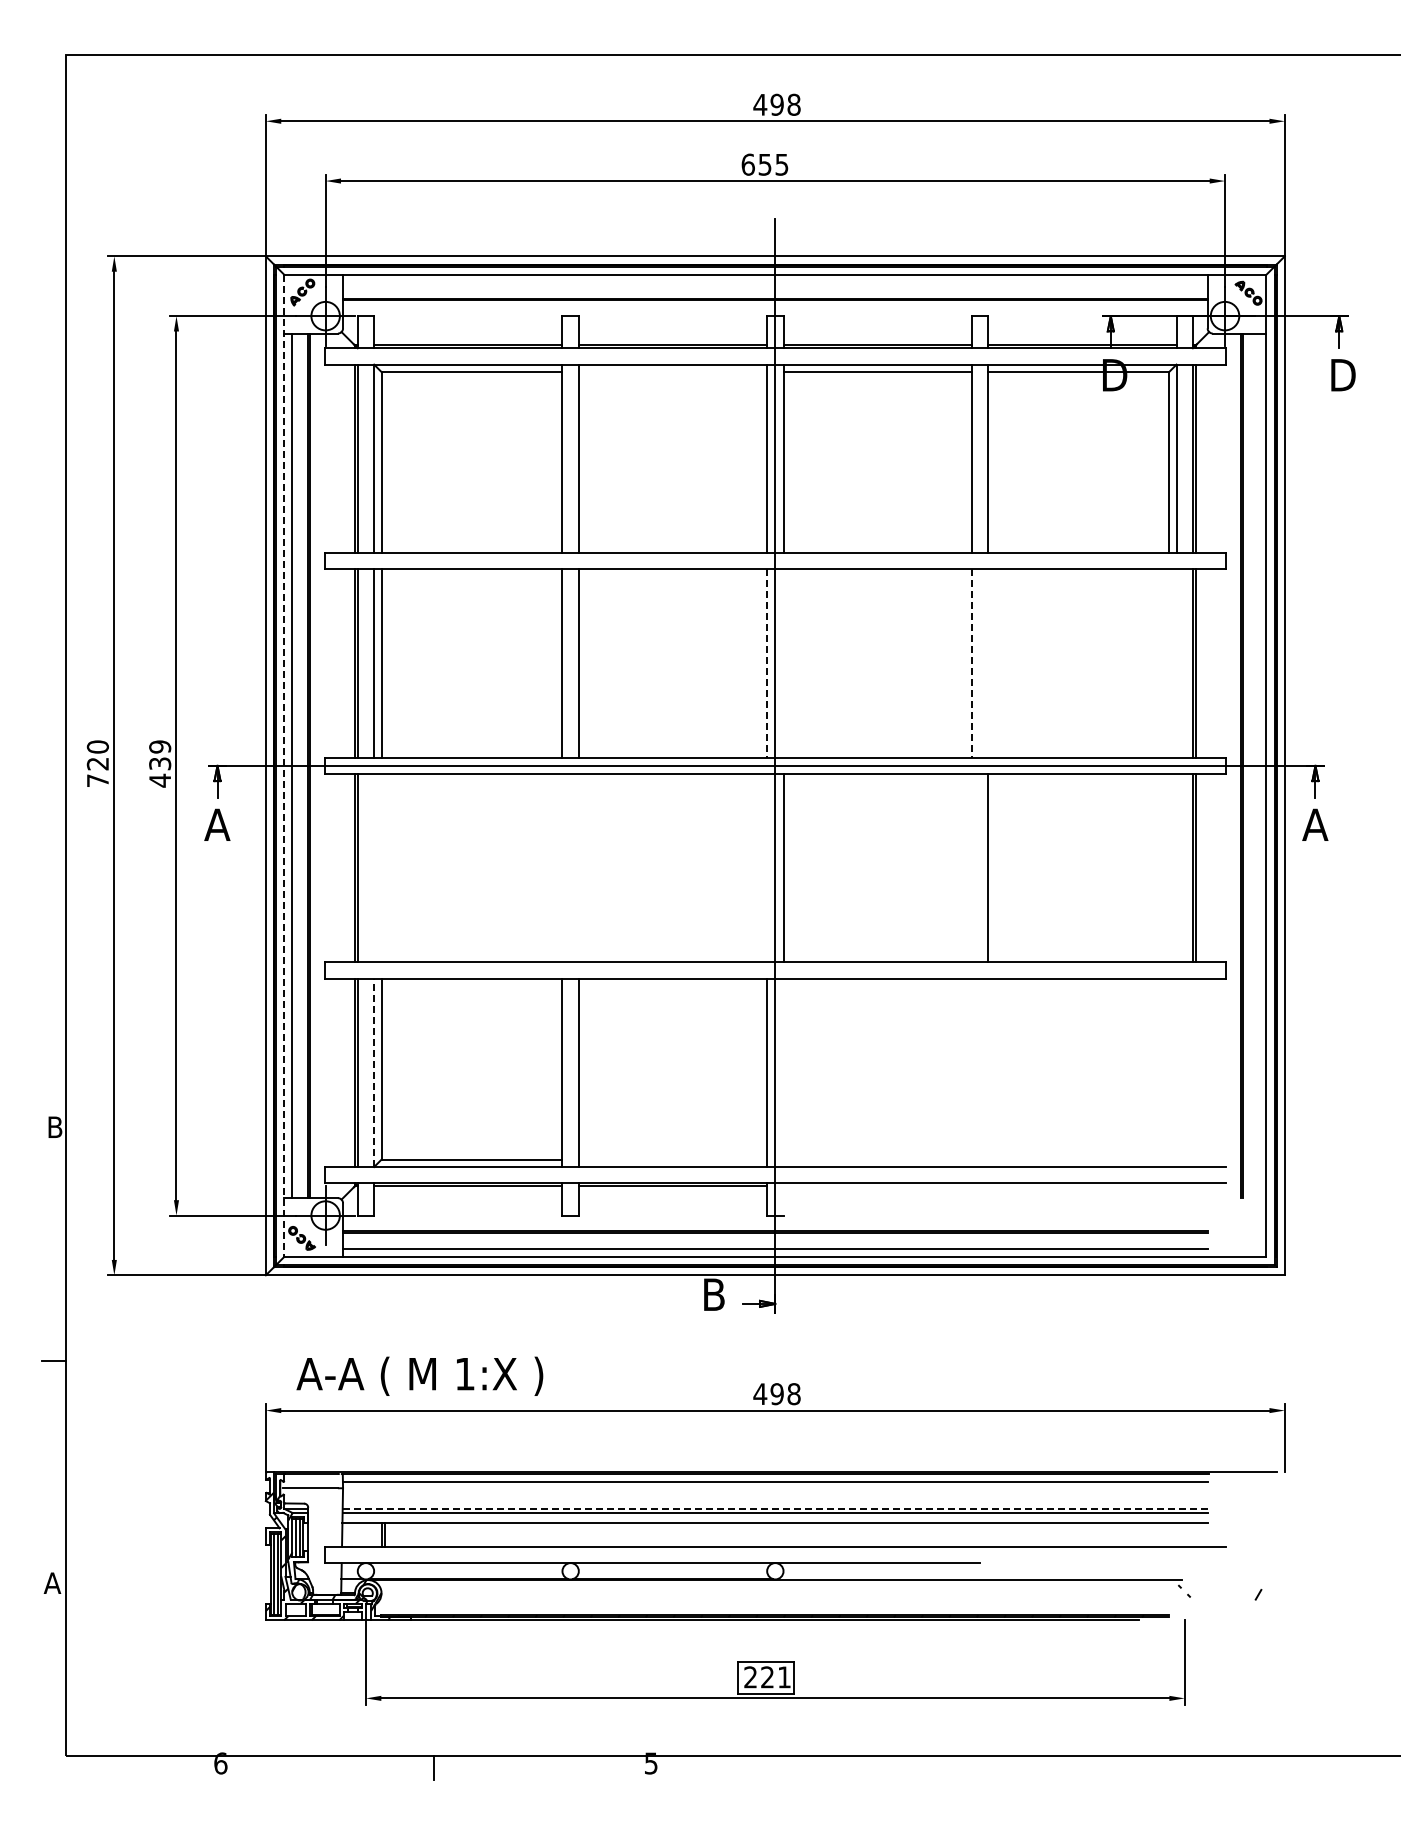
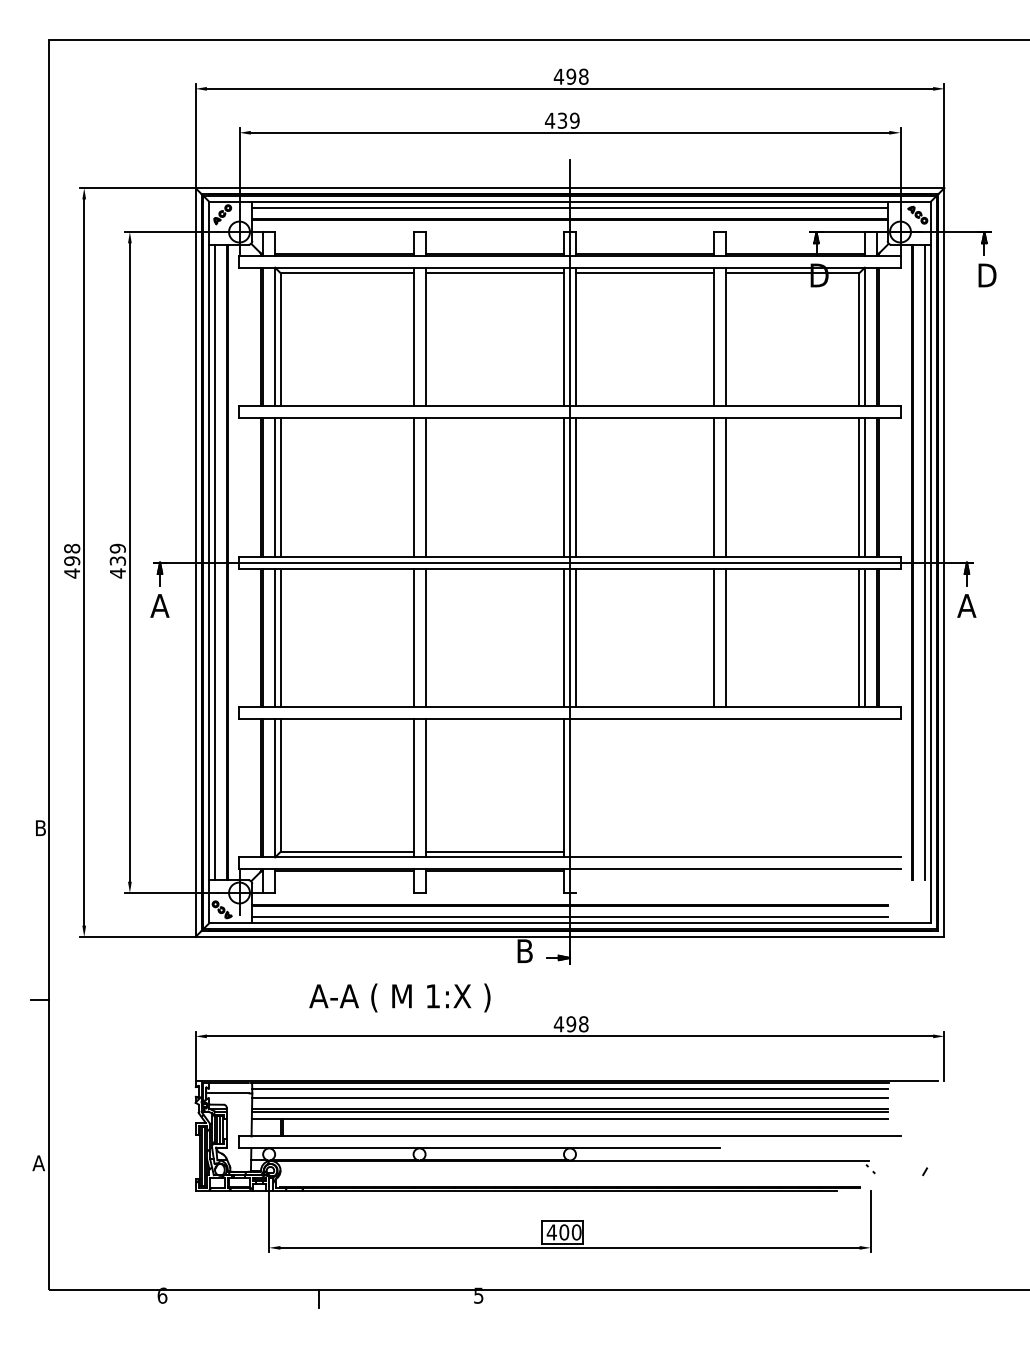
text: (764, 164) -> (562, 120), 655 -> 439
line: (775, 282) -> (570, 207), added
line: (672, 372) -> (494, 273), added
line: (767, 663) -> (564, 487), dashed -> solid
line: (783, 663) -> (575, 487), added
line: (971, 663) -> (714, 487), dashed -> solid
line: (988, 663) -> (726, 487), added
line: (1169, 663) -> (859, 487), added
line: (1176, 663) -> (864, 487), added
text: (98, 763) -> (72, 560), 720 -> 498
line: (1258, 765) -> (925, 562), added
line: (284, 766) -> (209, 563), dashed -> solid
line: (374, 868) -> (275, 637), added
line: (381, 868) -> (280, 637), added
line: (562, 868) -> (413, 637), added
line: (578, 868) -> (425, 637), added
line: (767, 868) -> (564, 637), added
line: (971, 868) -> (714, 637), added
line: (1169, 868) -> (859, 637), added
line: (1176, 868) -> (864, 637), added
line: (374, 1072) -> (275, 787), dashed -> solid
line: (672, 1159) -> (494, 851), added
text: (419, 1375) -> (399, 997), moved
line: (774, 1494) -> (569, 1098), added
line: (775, 1508) -> (570, 1108), dashed -> solid
text: (767, 1677) -> (564, 1232), 221 -> 400

